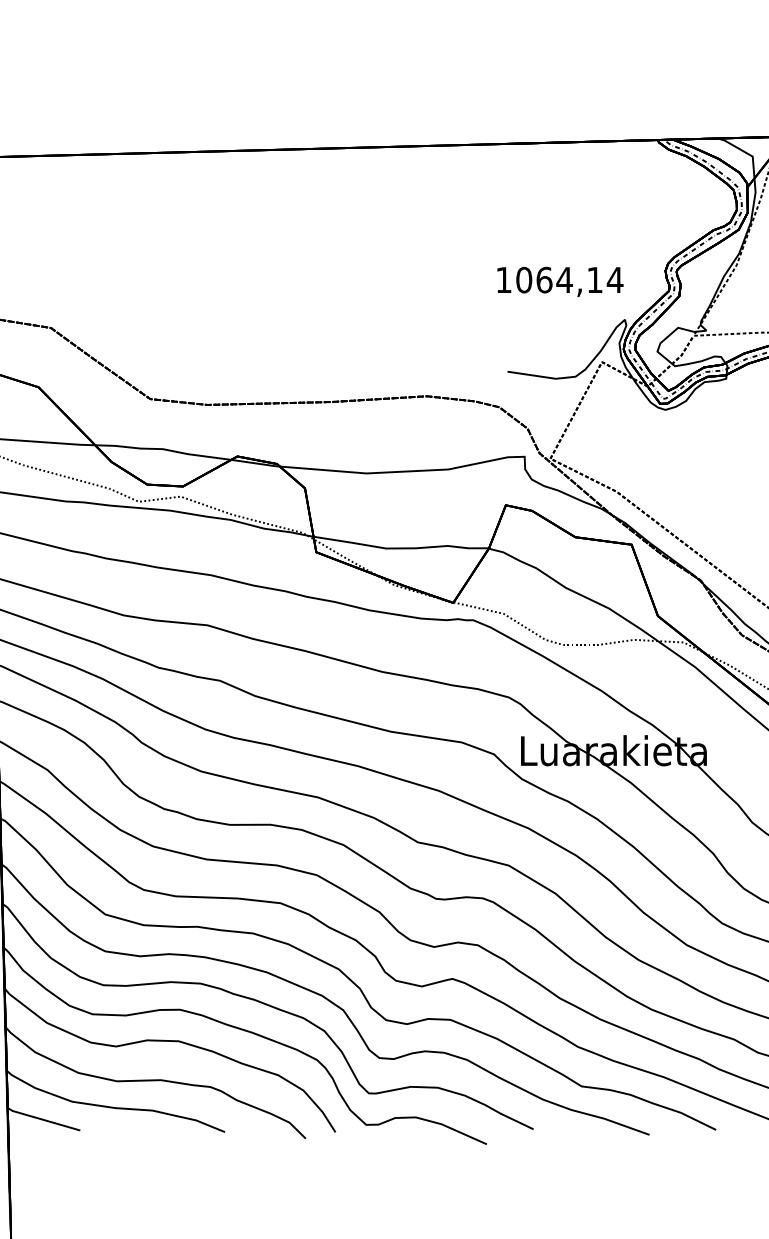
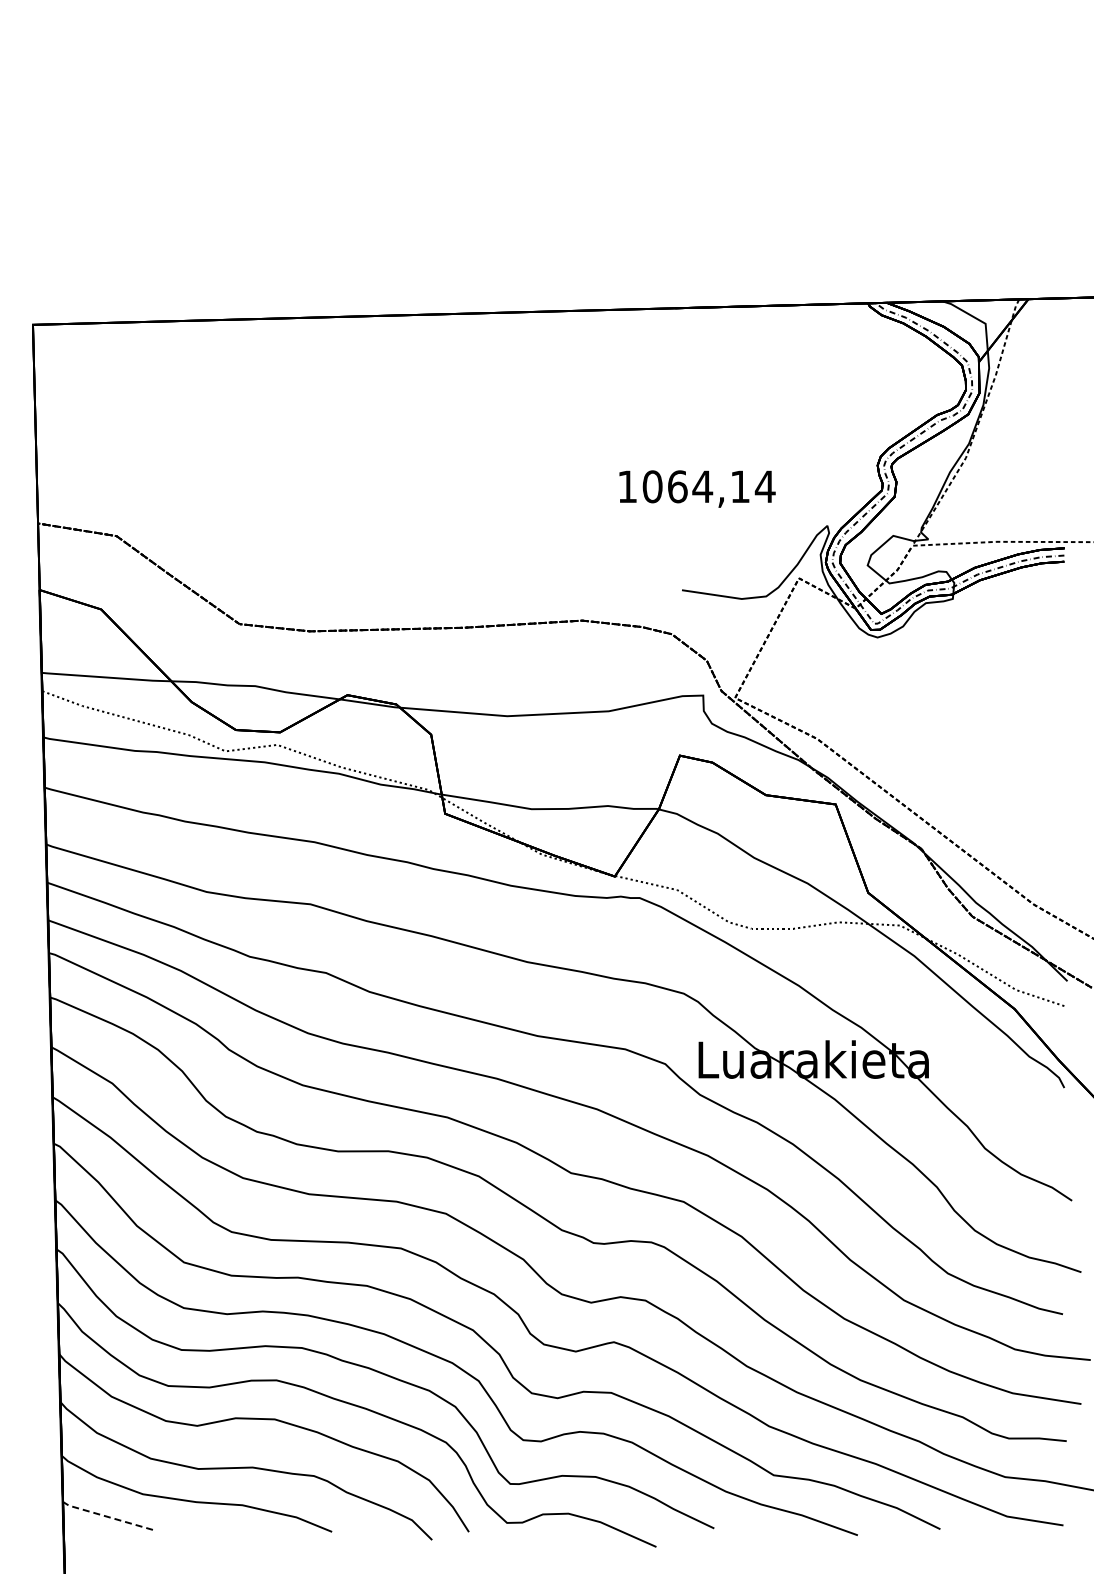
text: (560, 281) -> (697, 488), moved
line: (42, 1119) -> (106, 1516), solid -> dashed

